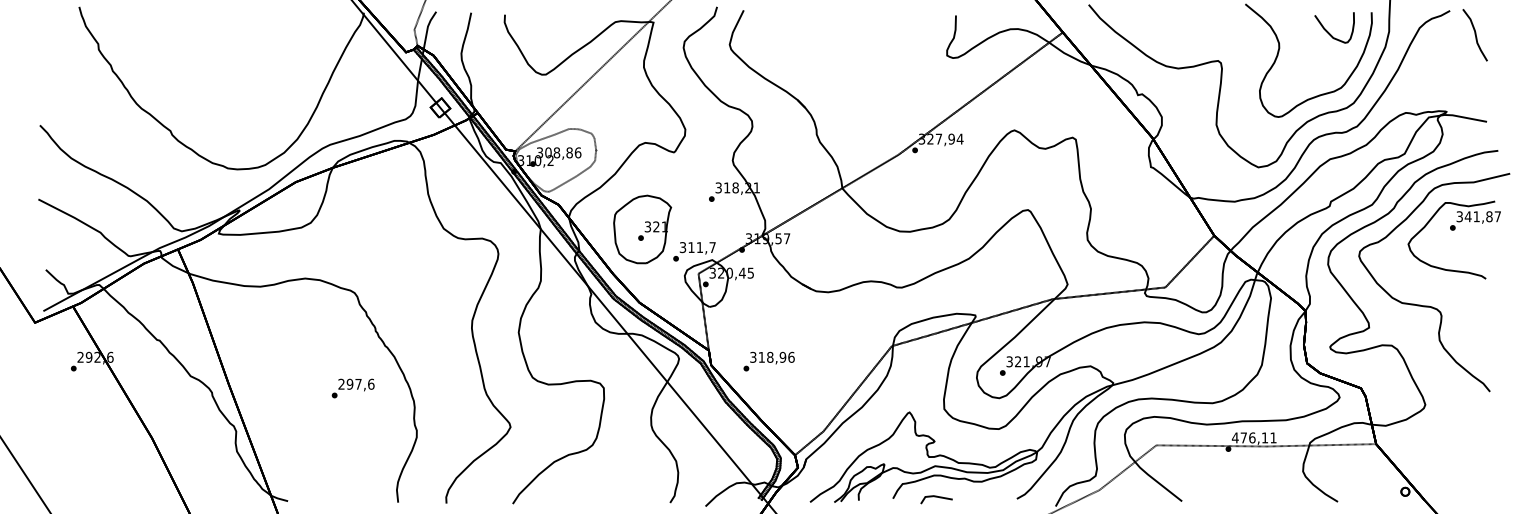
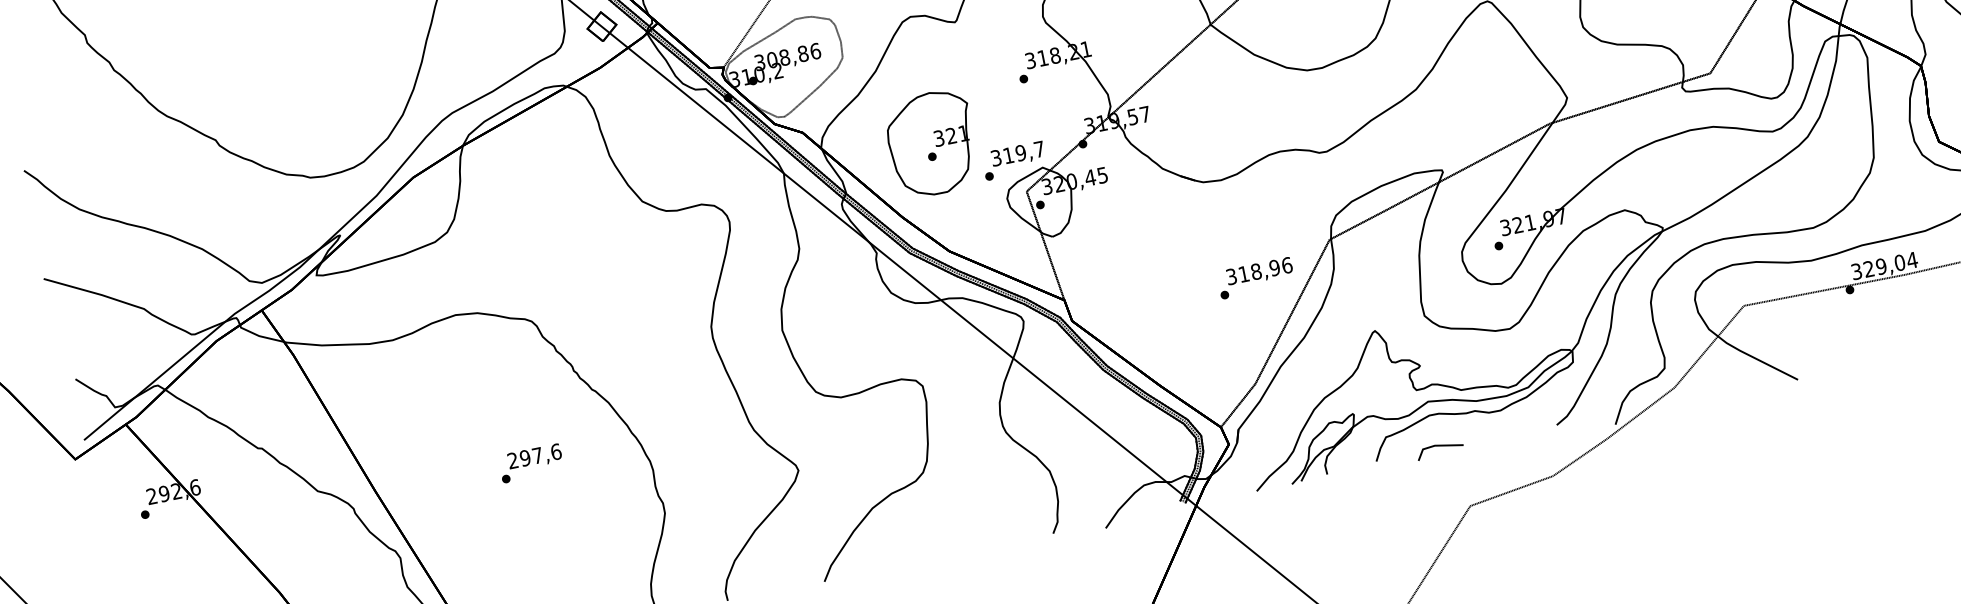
text: (699, 247) -> (1020, 153), 311,7 -> 319,7
text: (768, 361) -> (1254, 278), moved
text: (352, 388) -> (530, 463), moved
text: (1253, 437) -> (1882, 265), 476,11 -> 329,04

